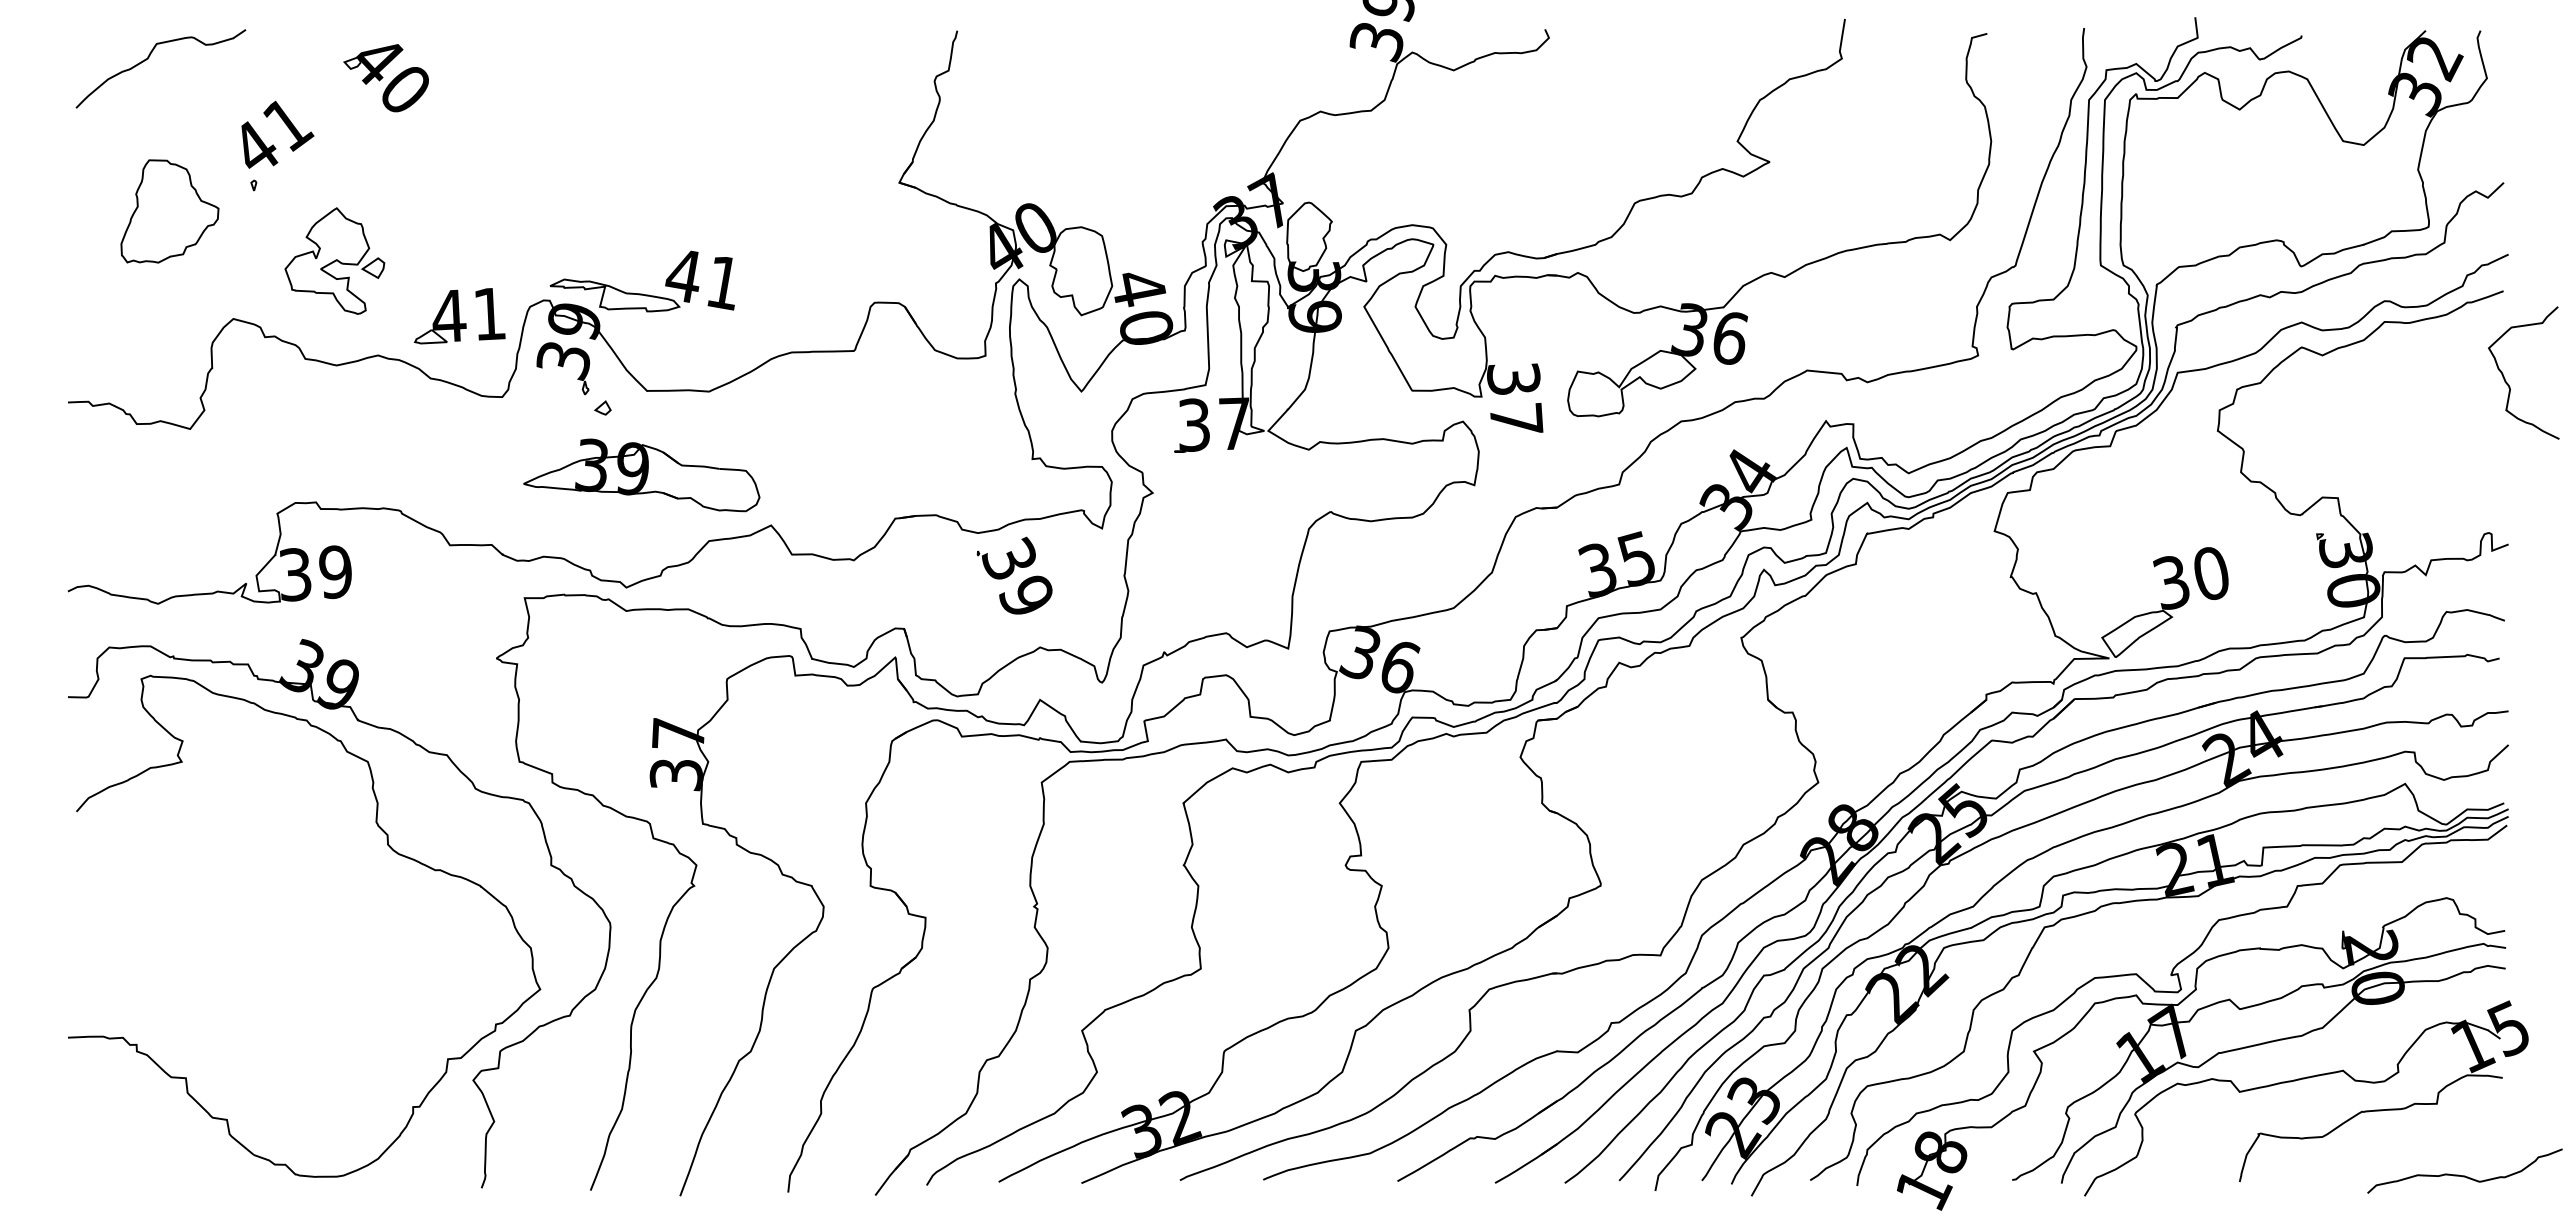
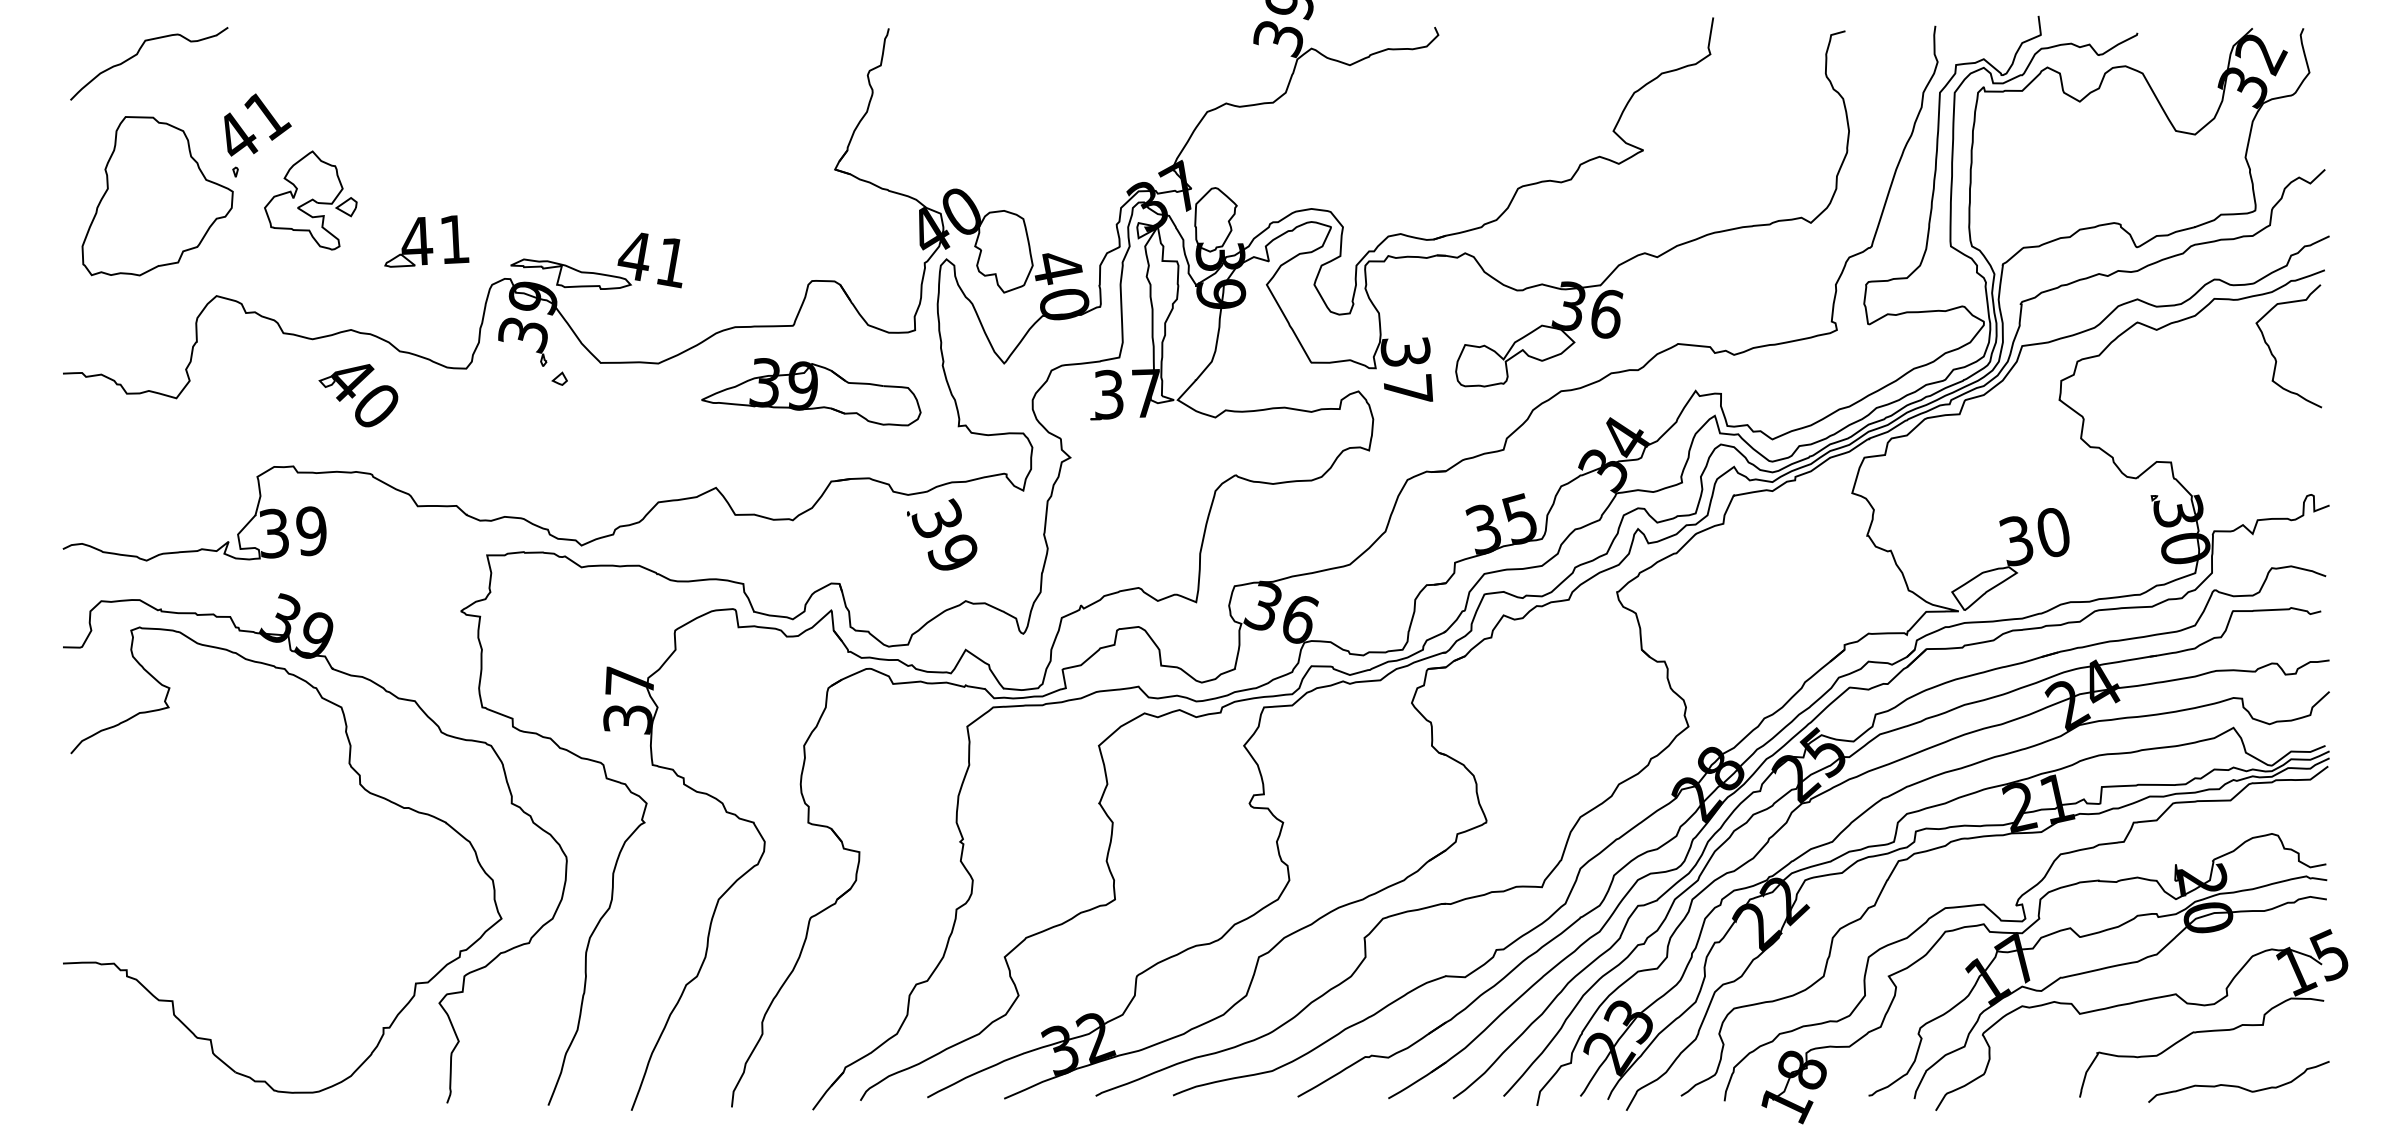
part: (385, 78) -> (357, 395), moved
part: (169, 211) -> (157, 196), size x1.67
part: (334, 260) -> (310, 199), moved
part: (459, 316) -> (426, 241), moved
curve: (2508, 383) -> (2274, 356), moved
part: (641, 475) -> (811, 392), moved
curve: (2464, 1175) -> (2238, 1085), moved

